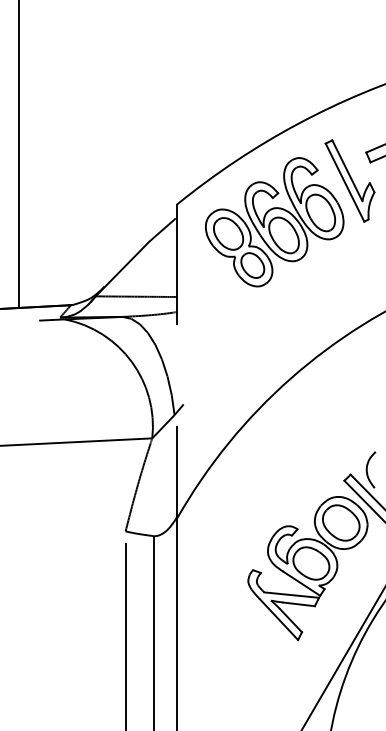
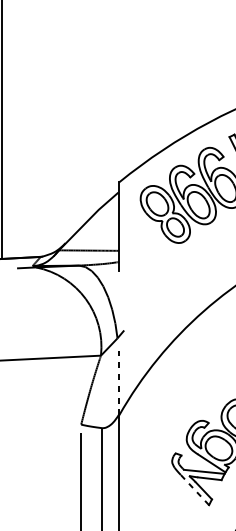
line: (176, 473) -> (118, 381), solid -> dashed
line: (279, 619) -> (195, 489), solid -> dashed

